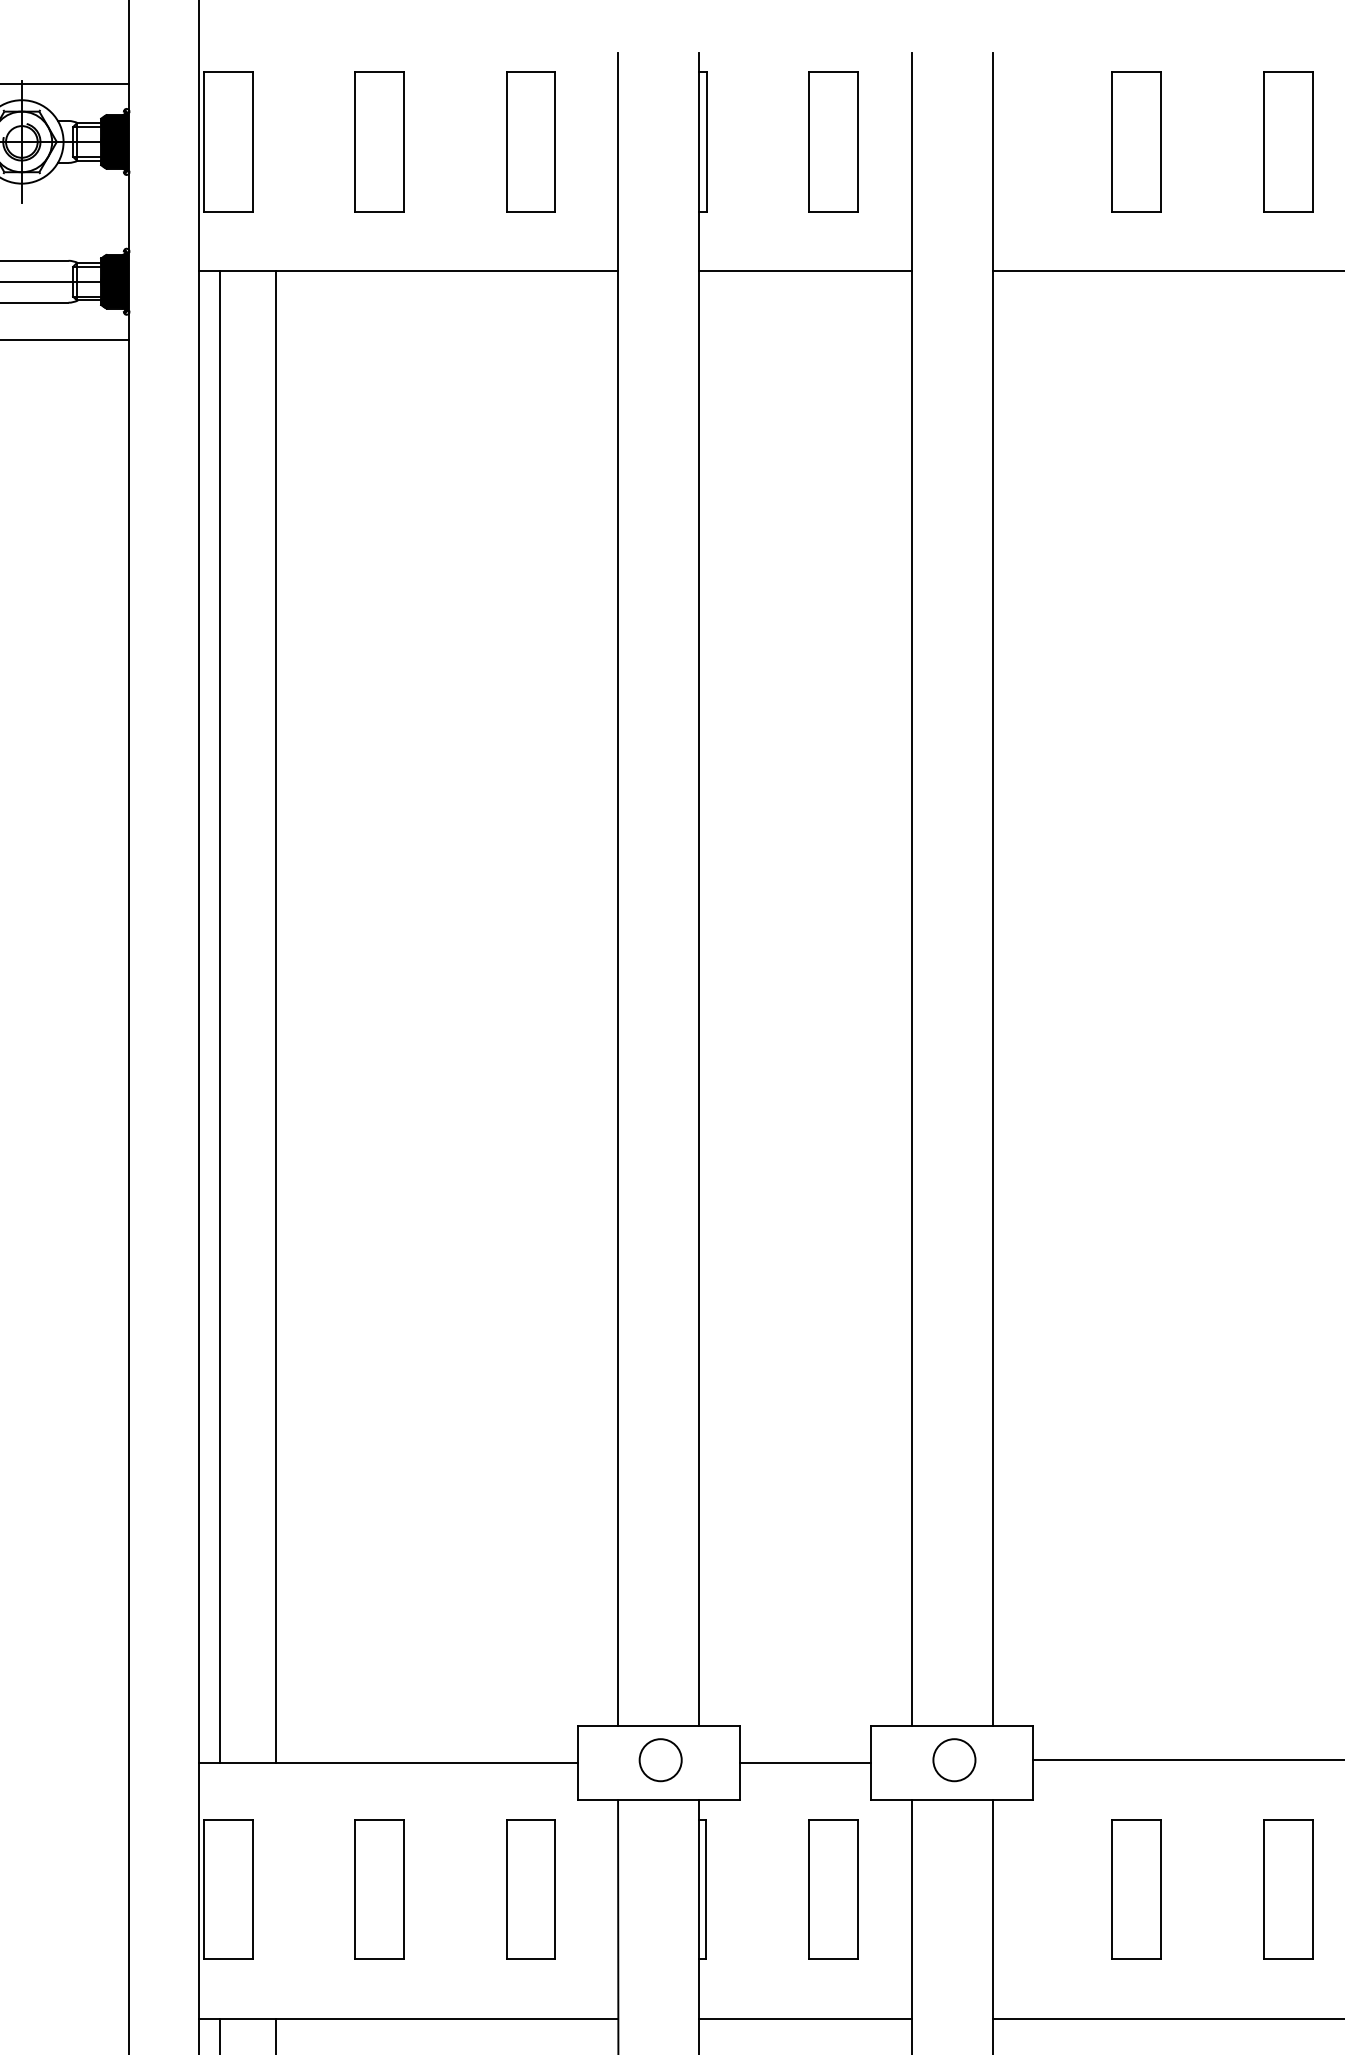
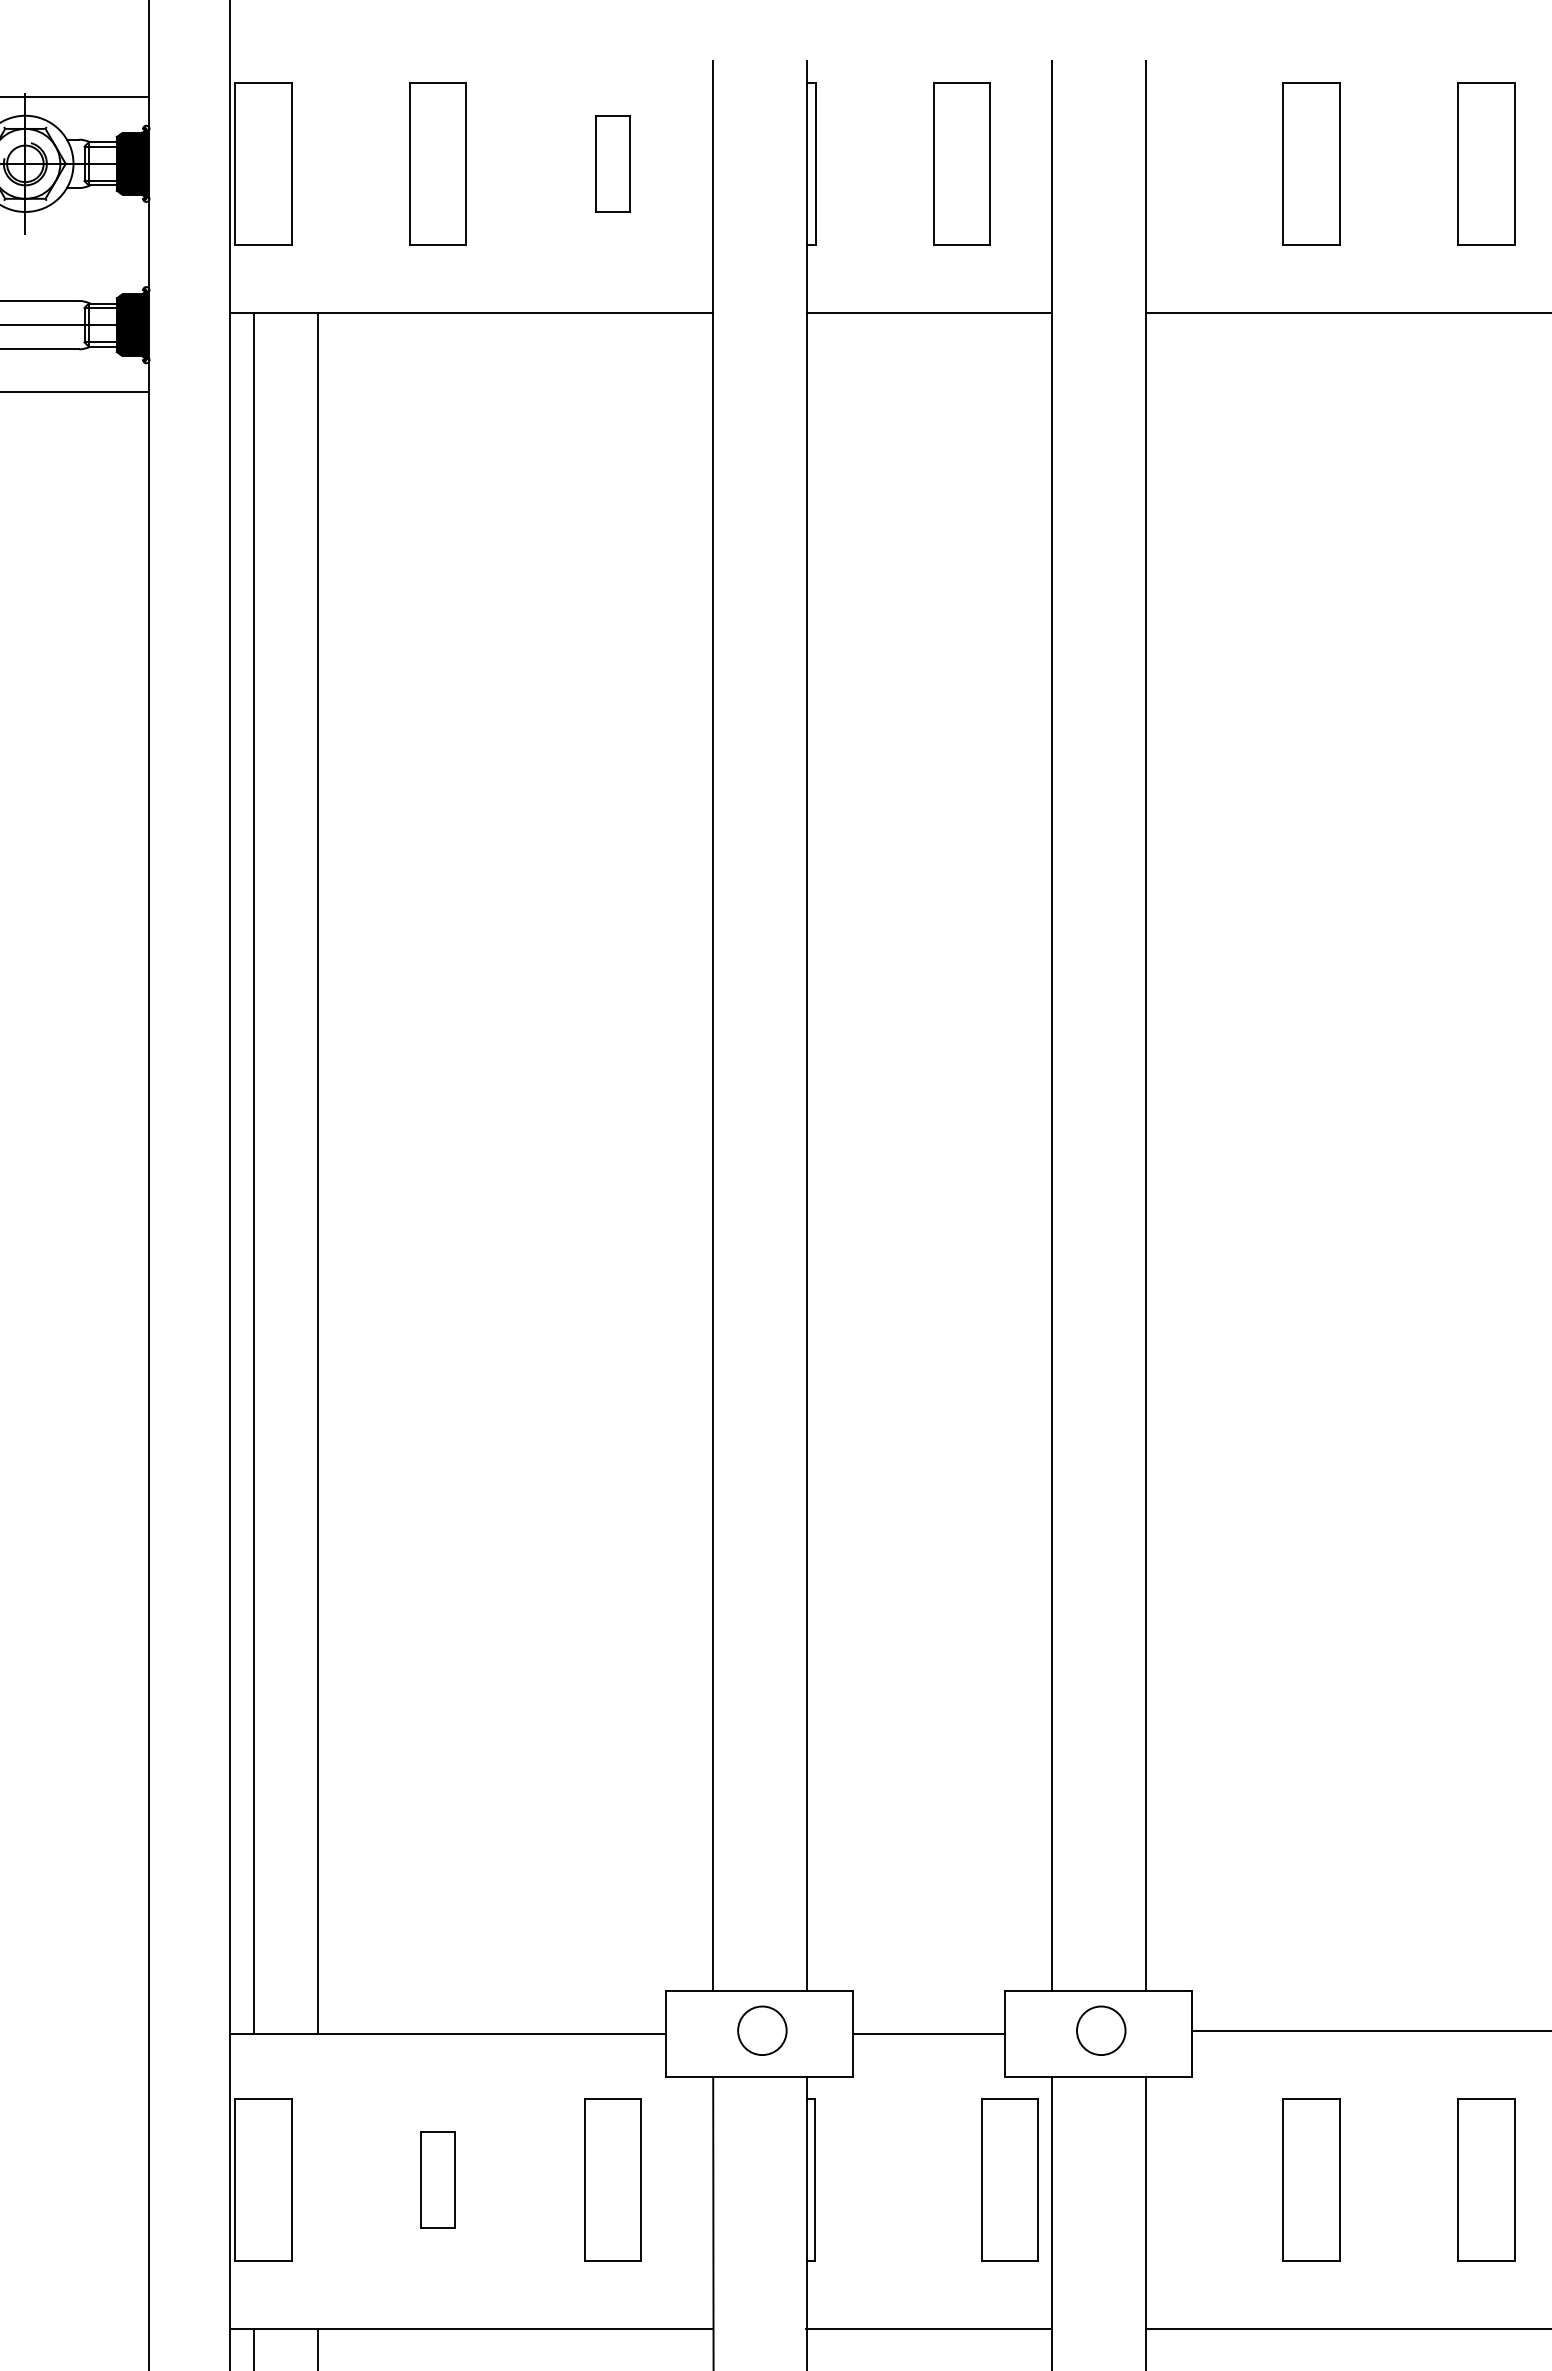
part: (530, 141) -> (612, 163), size x0.6
part: (379, 1889) -> (437, 2179), size x0.6
part: (833, 1889) -> (1009, 2179), moved

